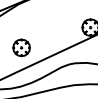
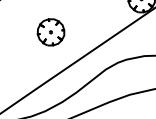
part: (21, 47) -> (50, 31), moved

